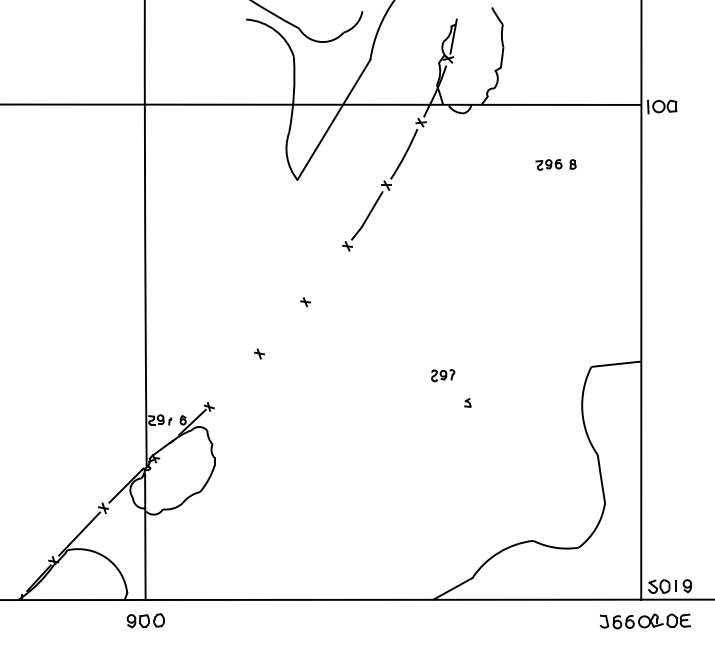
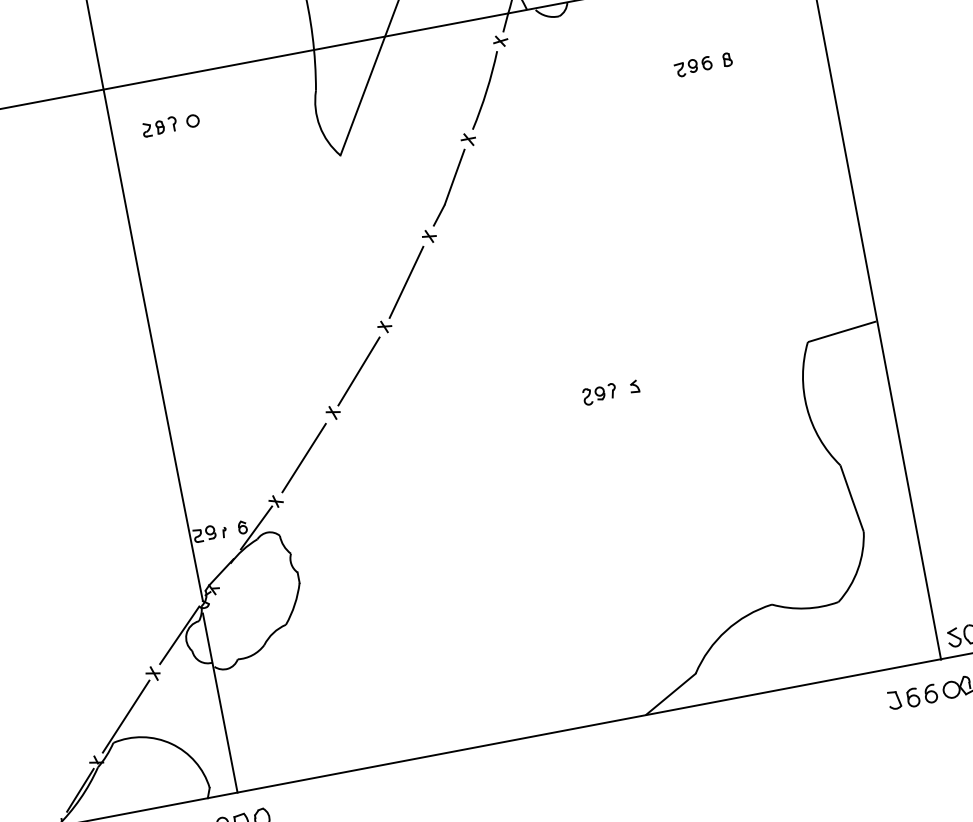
part: (185, 137) -> (170, 125), added
line: (326, 274) -> (407, 282), added
line: (282, 328) -> (359, 370), added
line: (233, 380) -> (303, 457), added
part: (467, 402) -> (633, 386), moved

